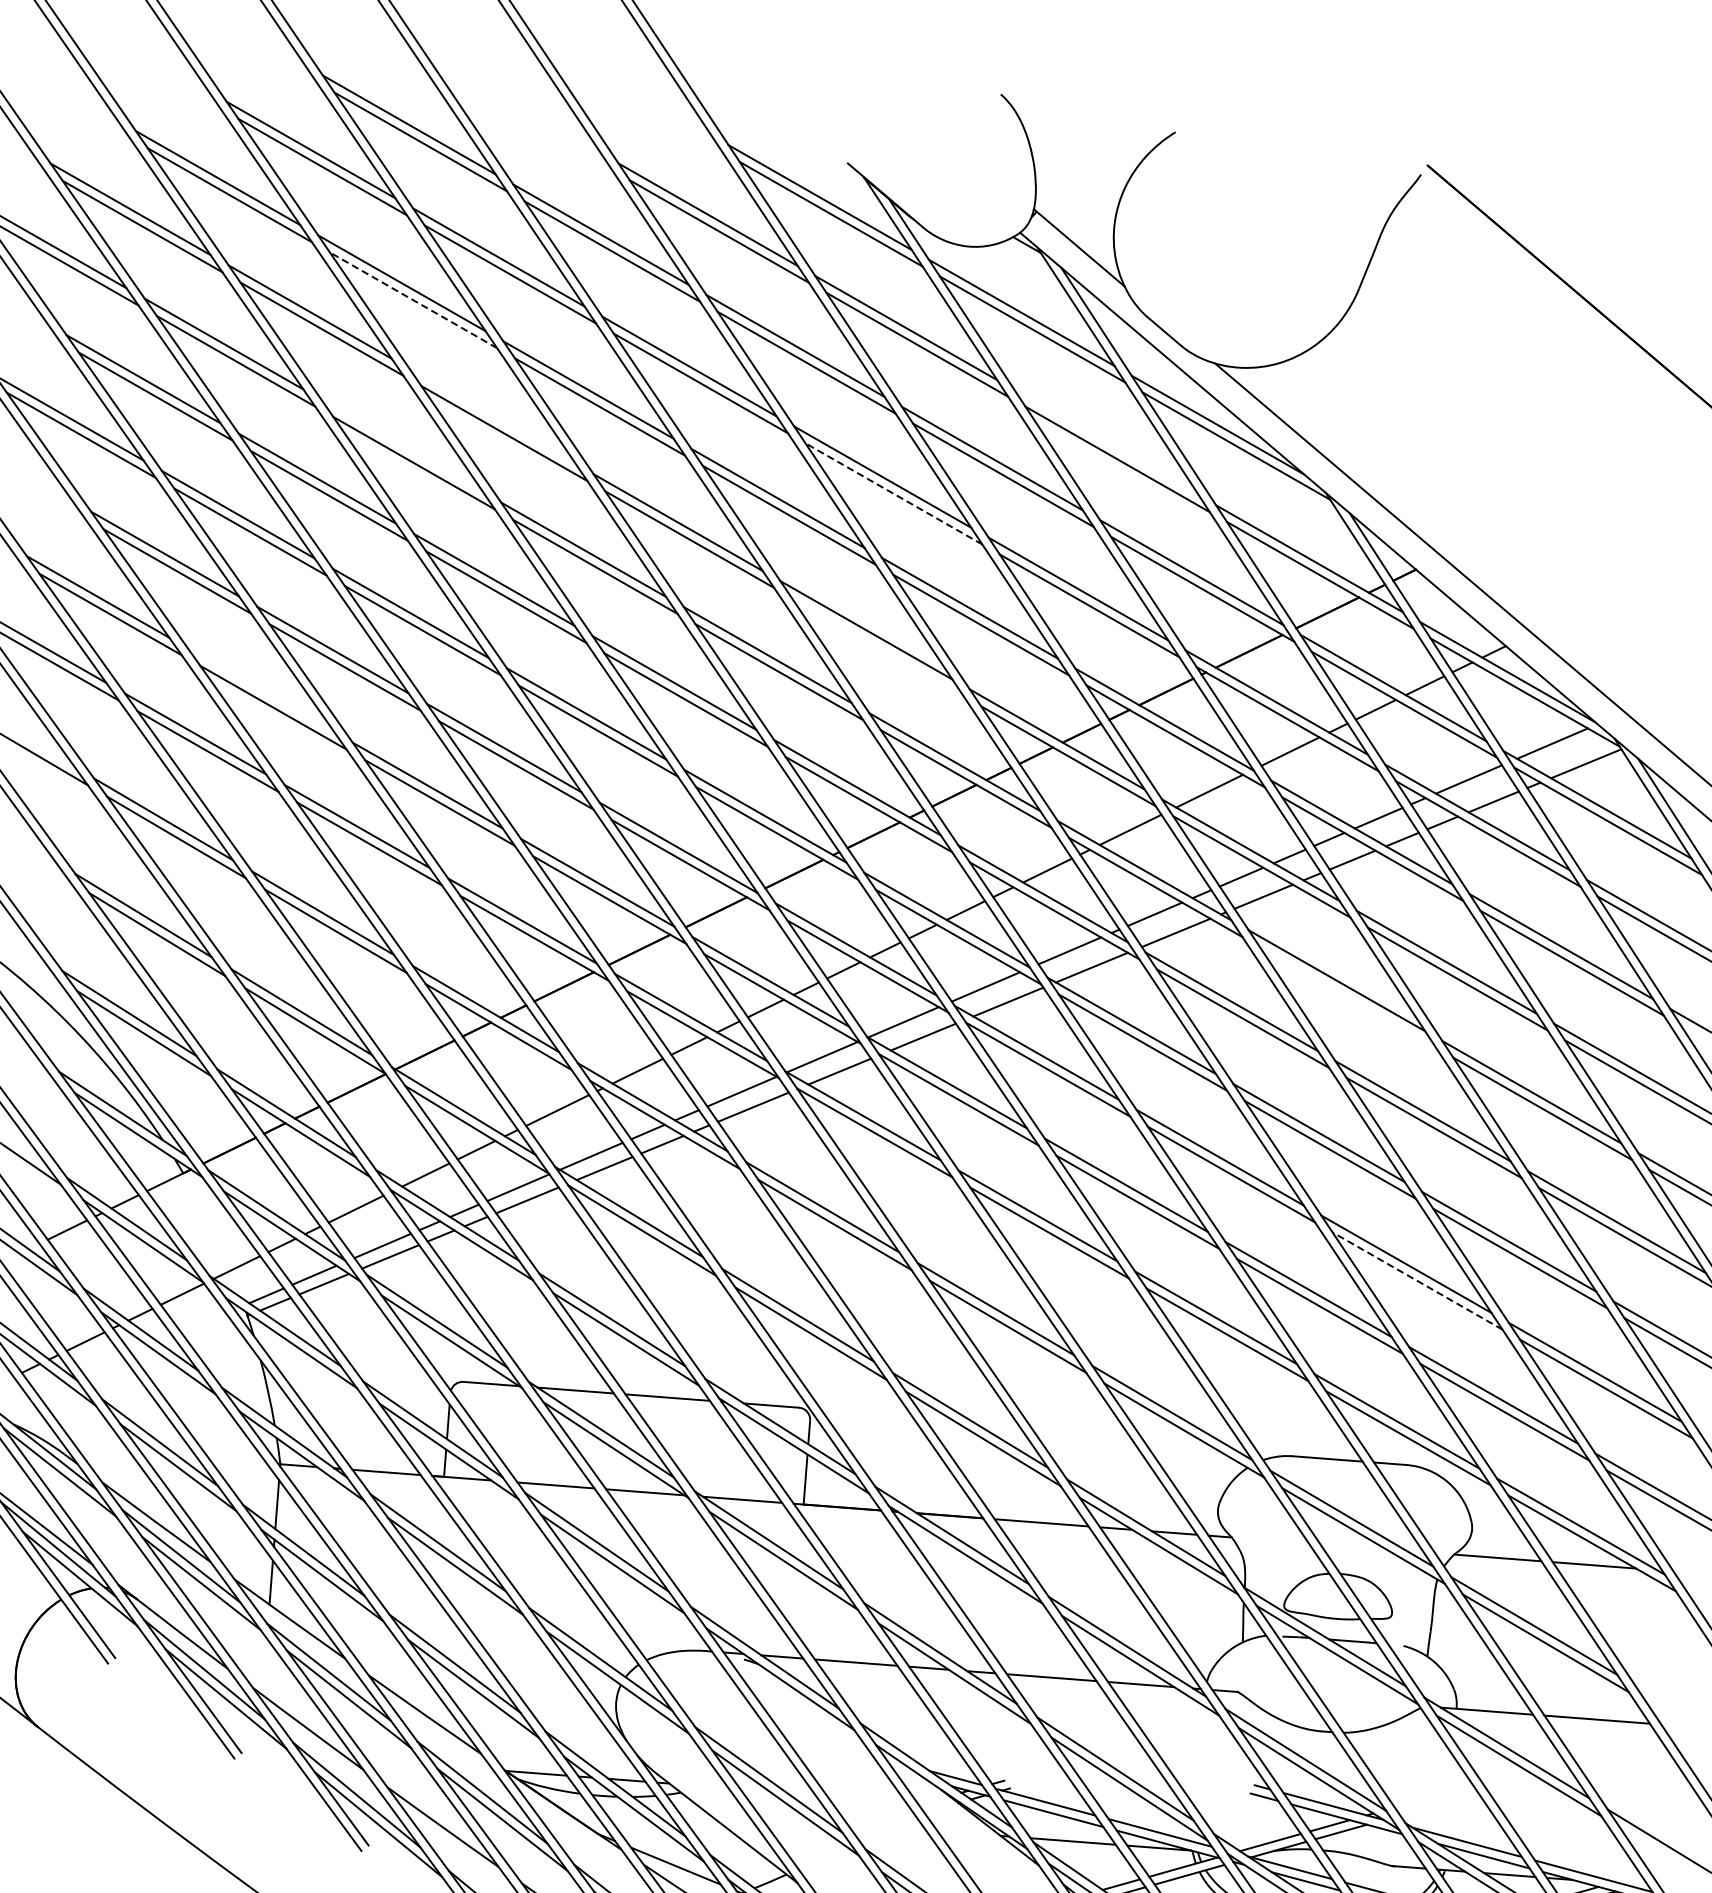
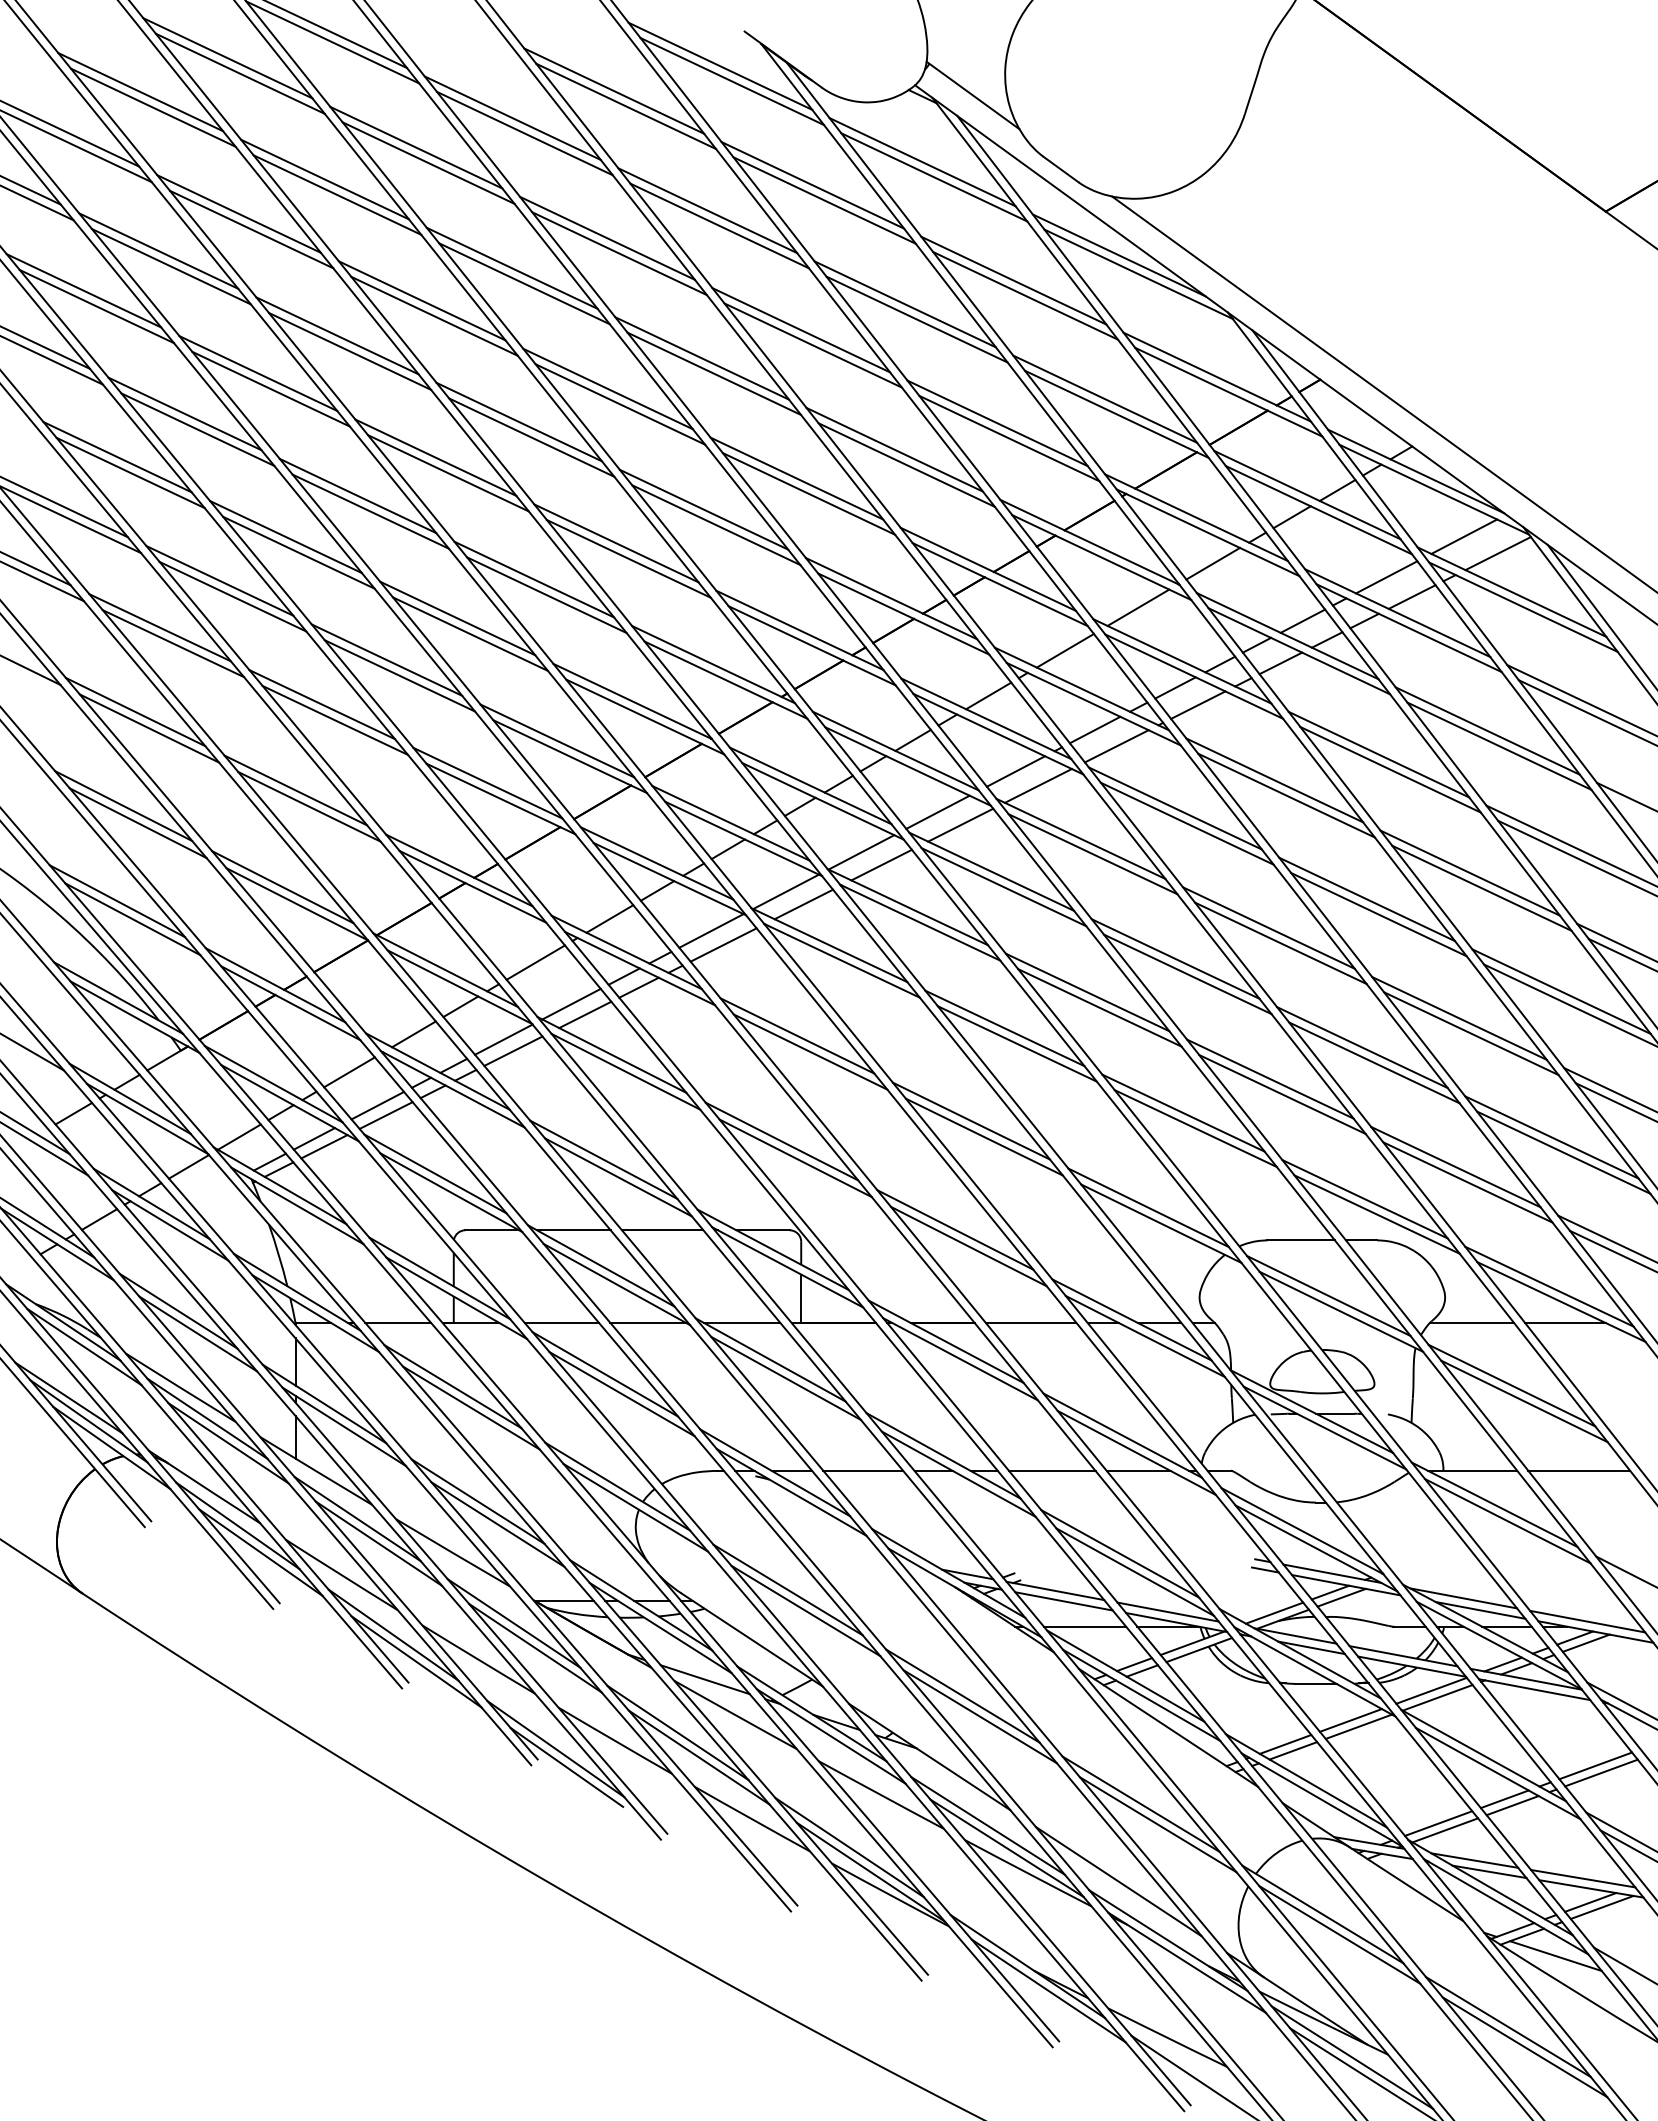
line: (413, 300) -> (337, 195), dashed -> solid
line: (492, 416) -> (421, 300), added
line: (1106, 442) -> (1013, 280), added
line: (402, 445) -> (337, 335), added
line: (893, 493) -> (812, 345), dashed -> solid
line: (877, 646) -> (808, 493), added
line: (260, 689) -> (219, 580), added
line: (1347, 997) -> (1286, 795), added
line: (1416, 1280) -> (1373, 1062), dashed -> solid

